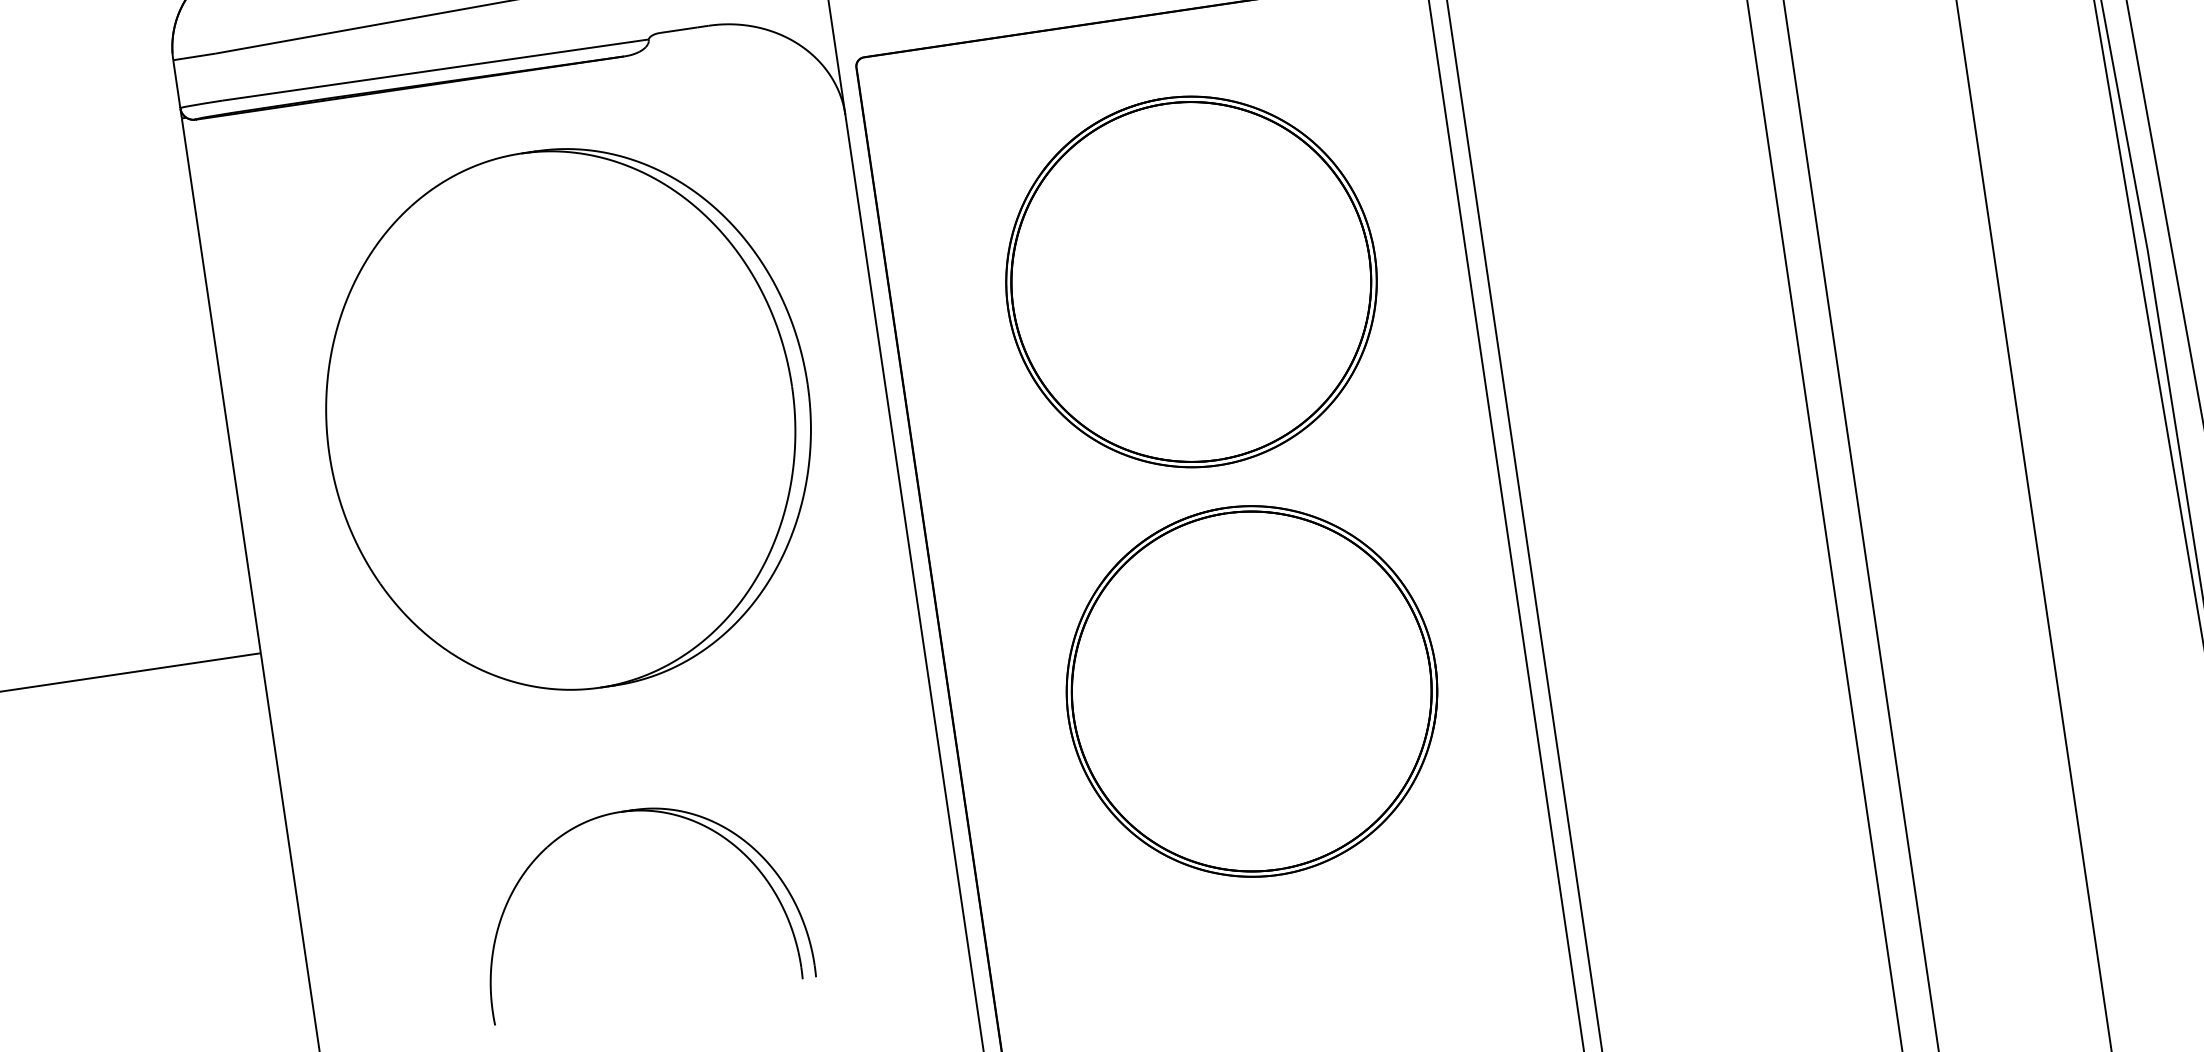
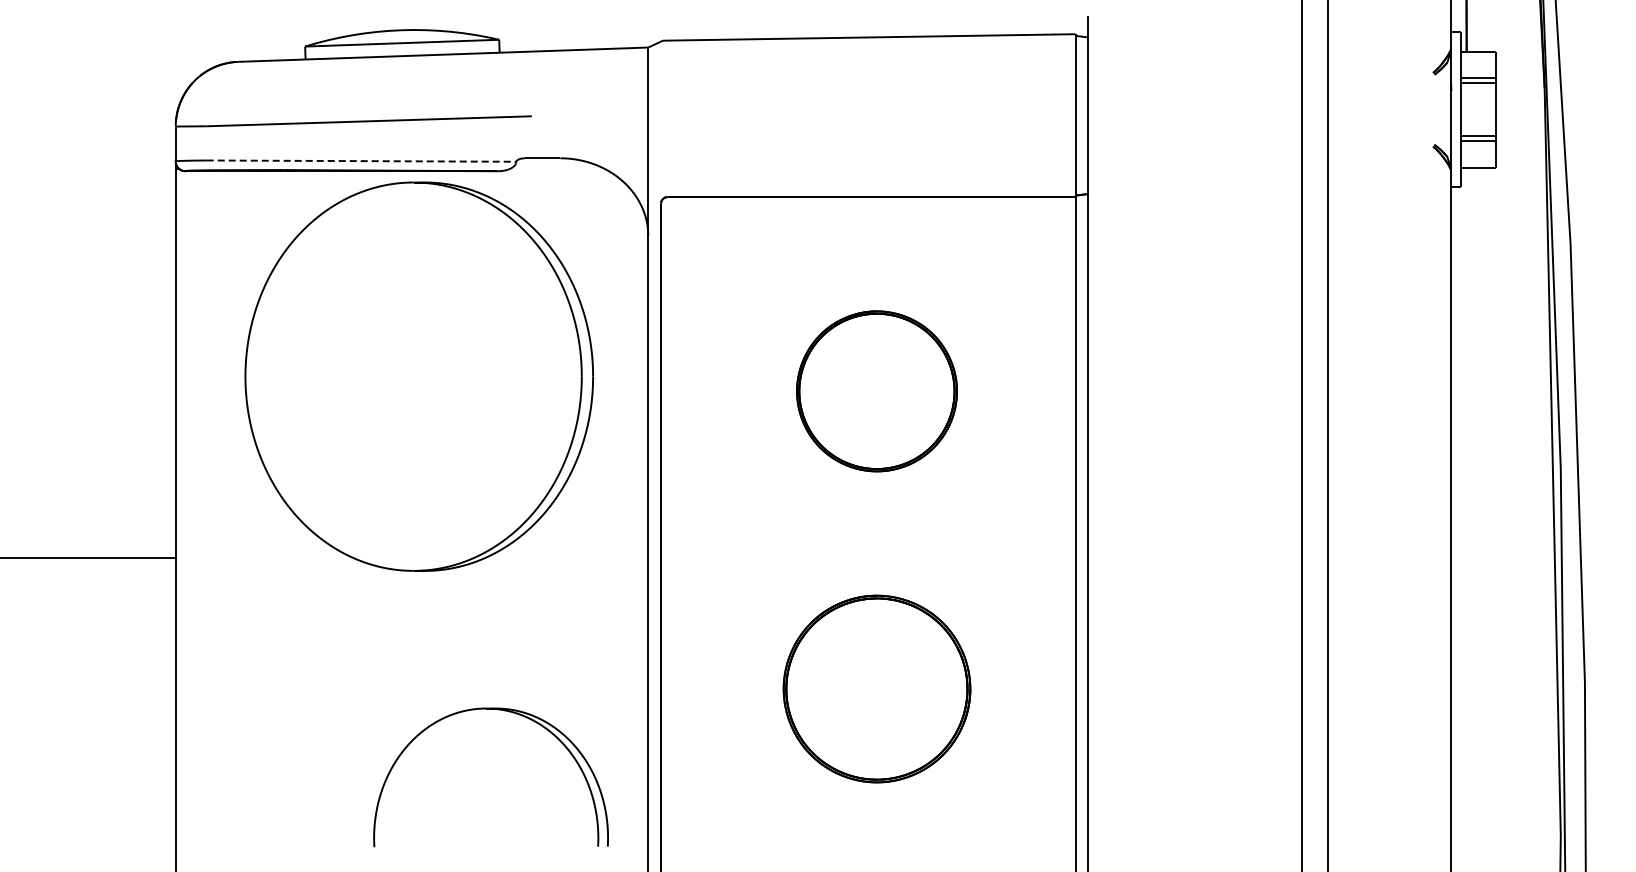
line: (435, 70) -> (361, 161), solid -> dashed
part: (1190, 282) -> (876, 391), size x0.6
part: (567, 419) -> (418, 376), moved
part: (1251, 690) -> (876, 688), size x0.7
part: (636, 812) -> (497, 710), moved

